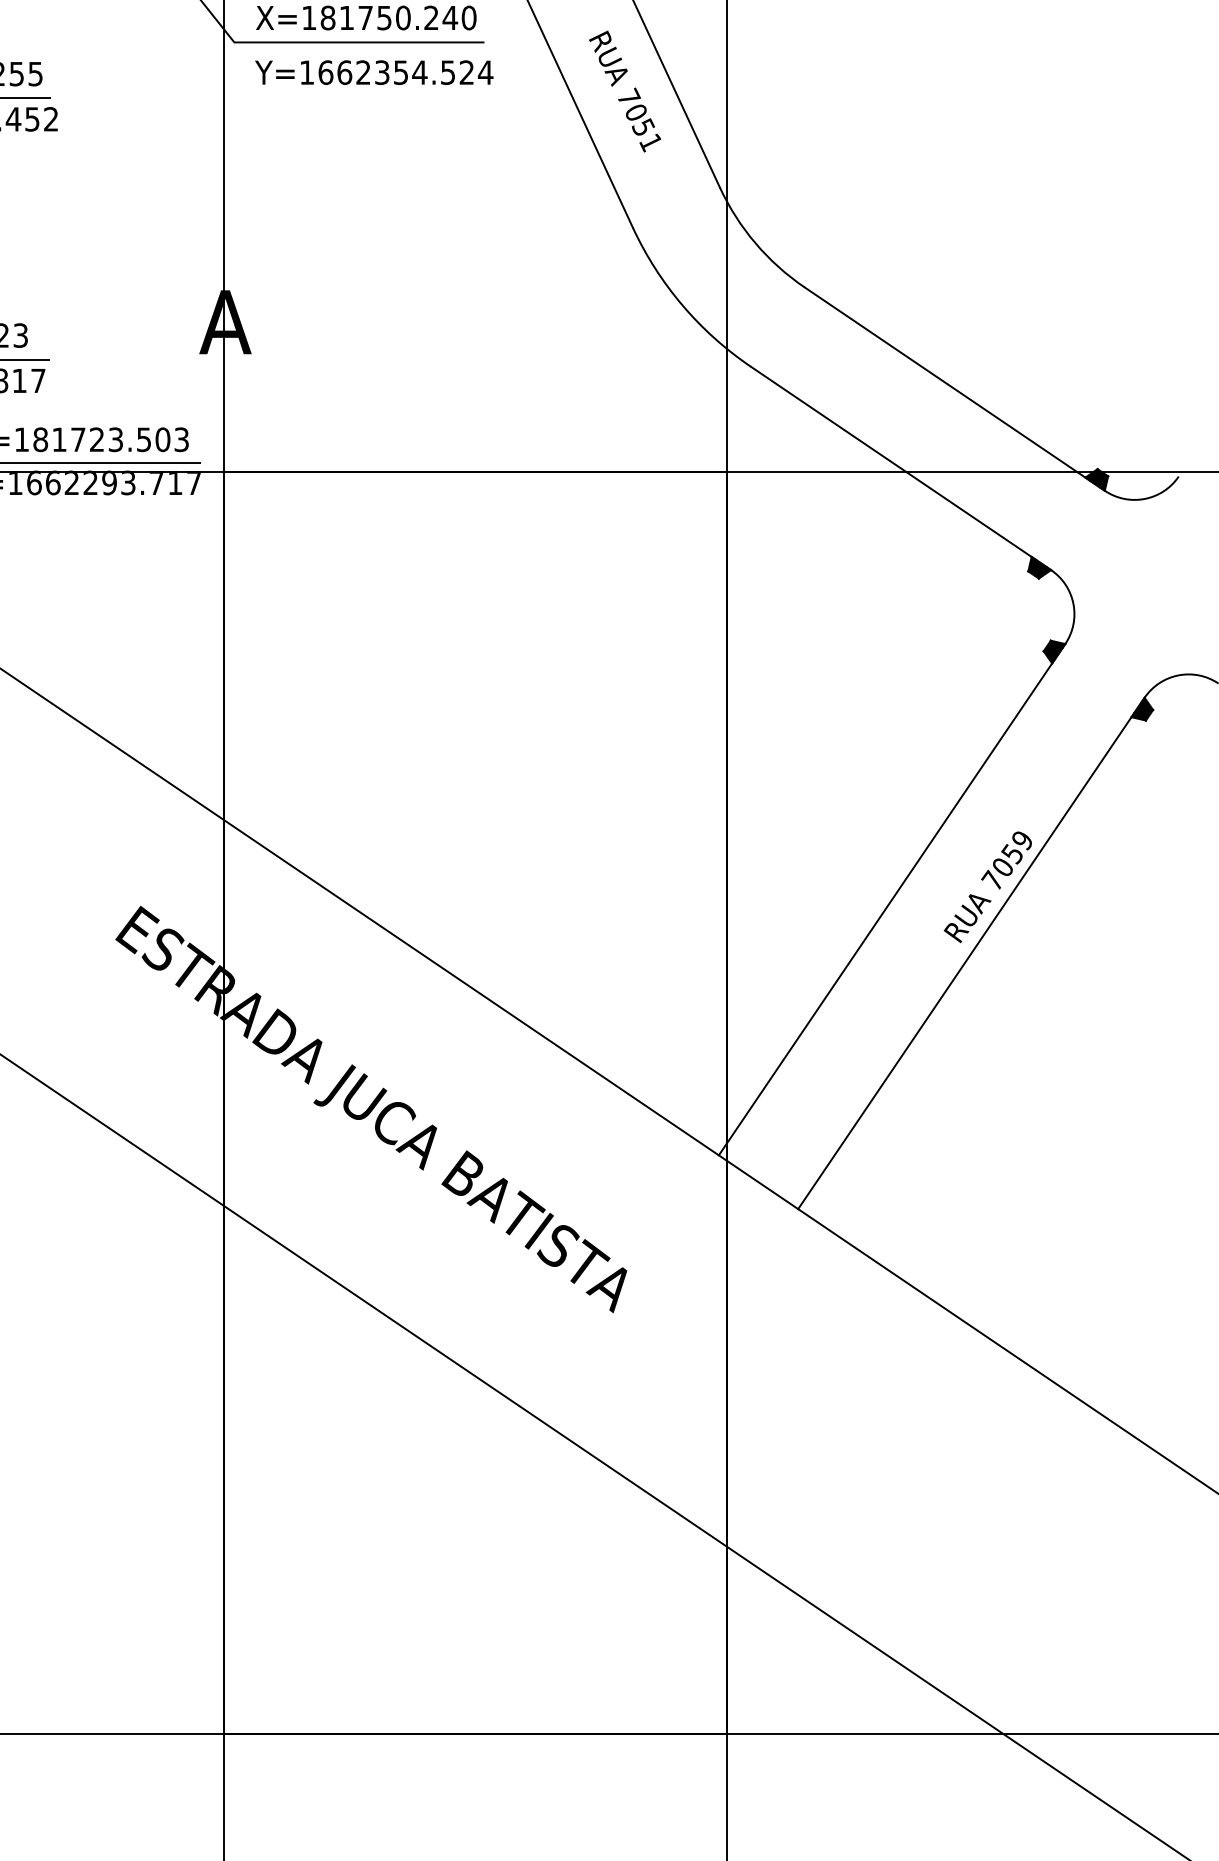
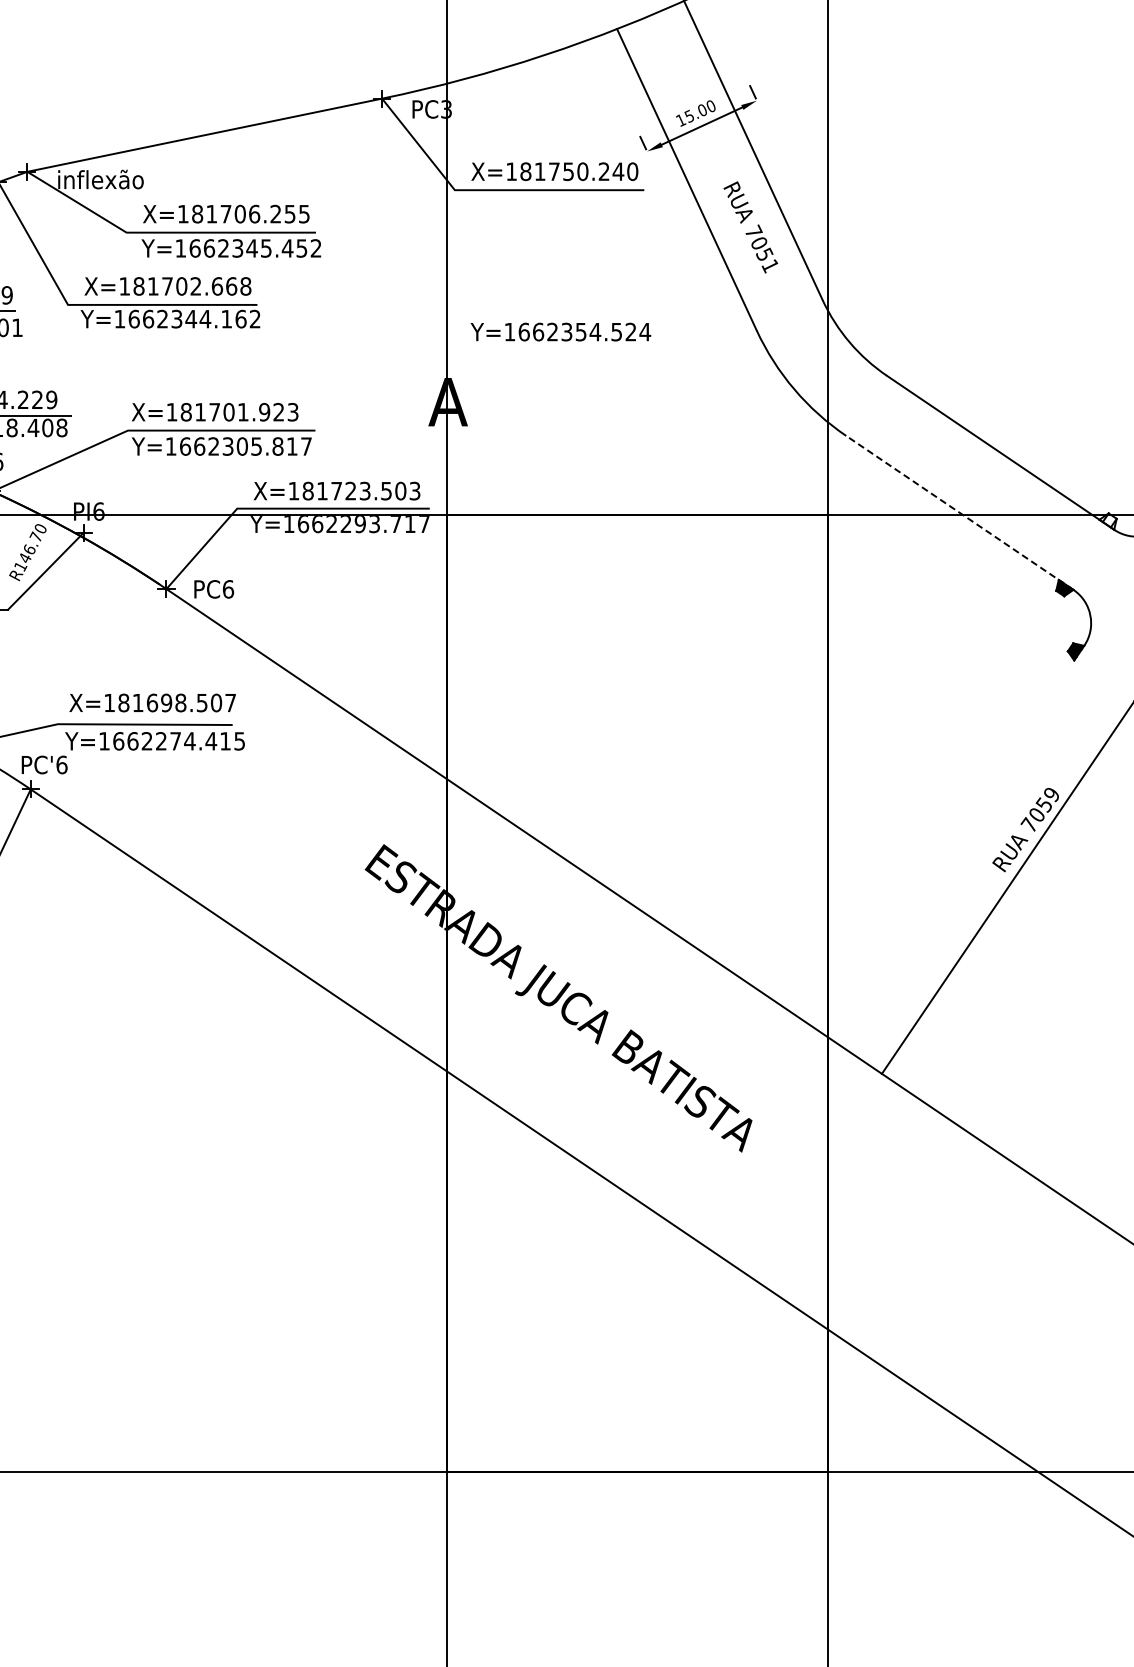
text: (373, 71) -> (560, 331), moved
line: (900, 467) -> (959, 512), solid -> dashed
fill: (1096, 479) -> (1107, 521), removed
line: (891, 899) -> (952, 839), removed

